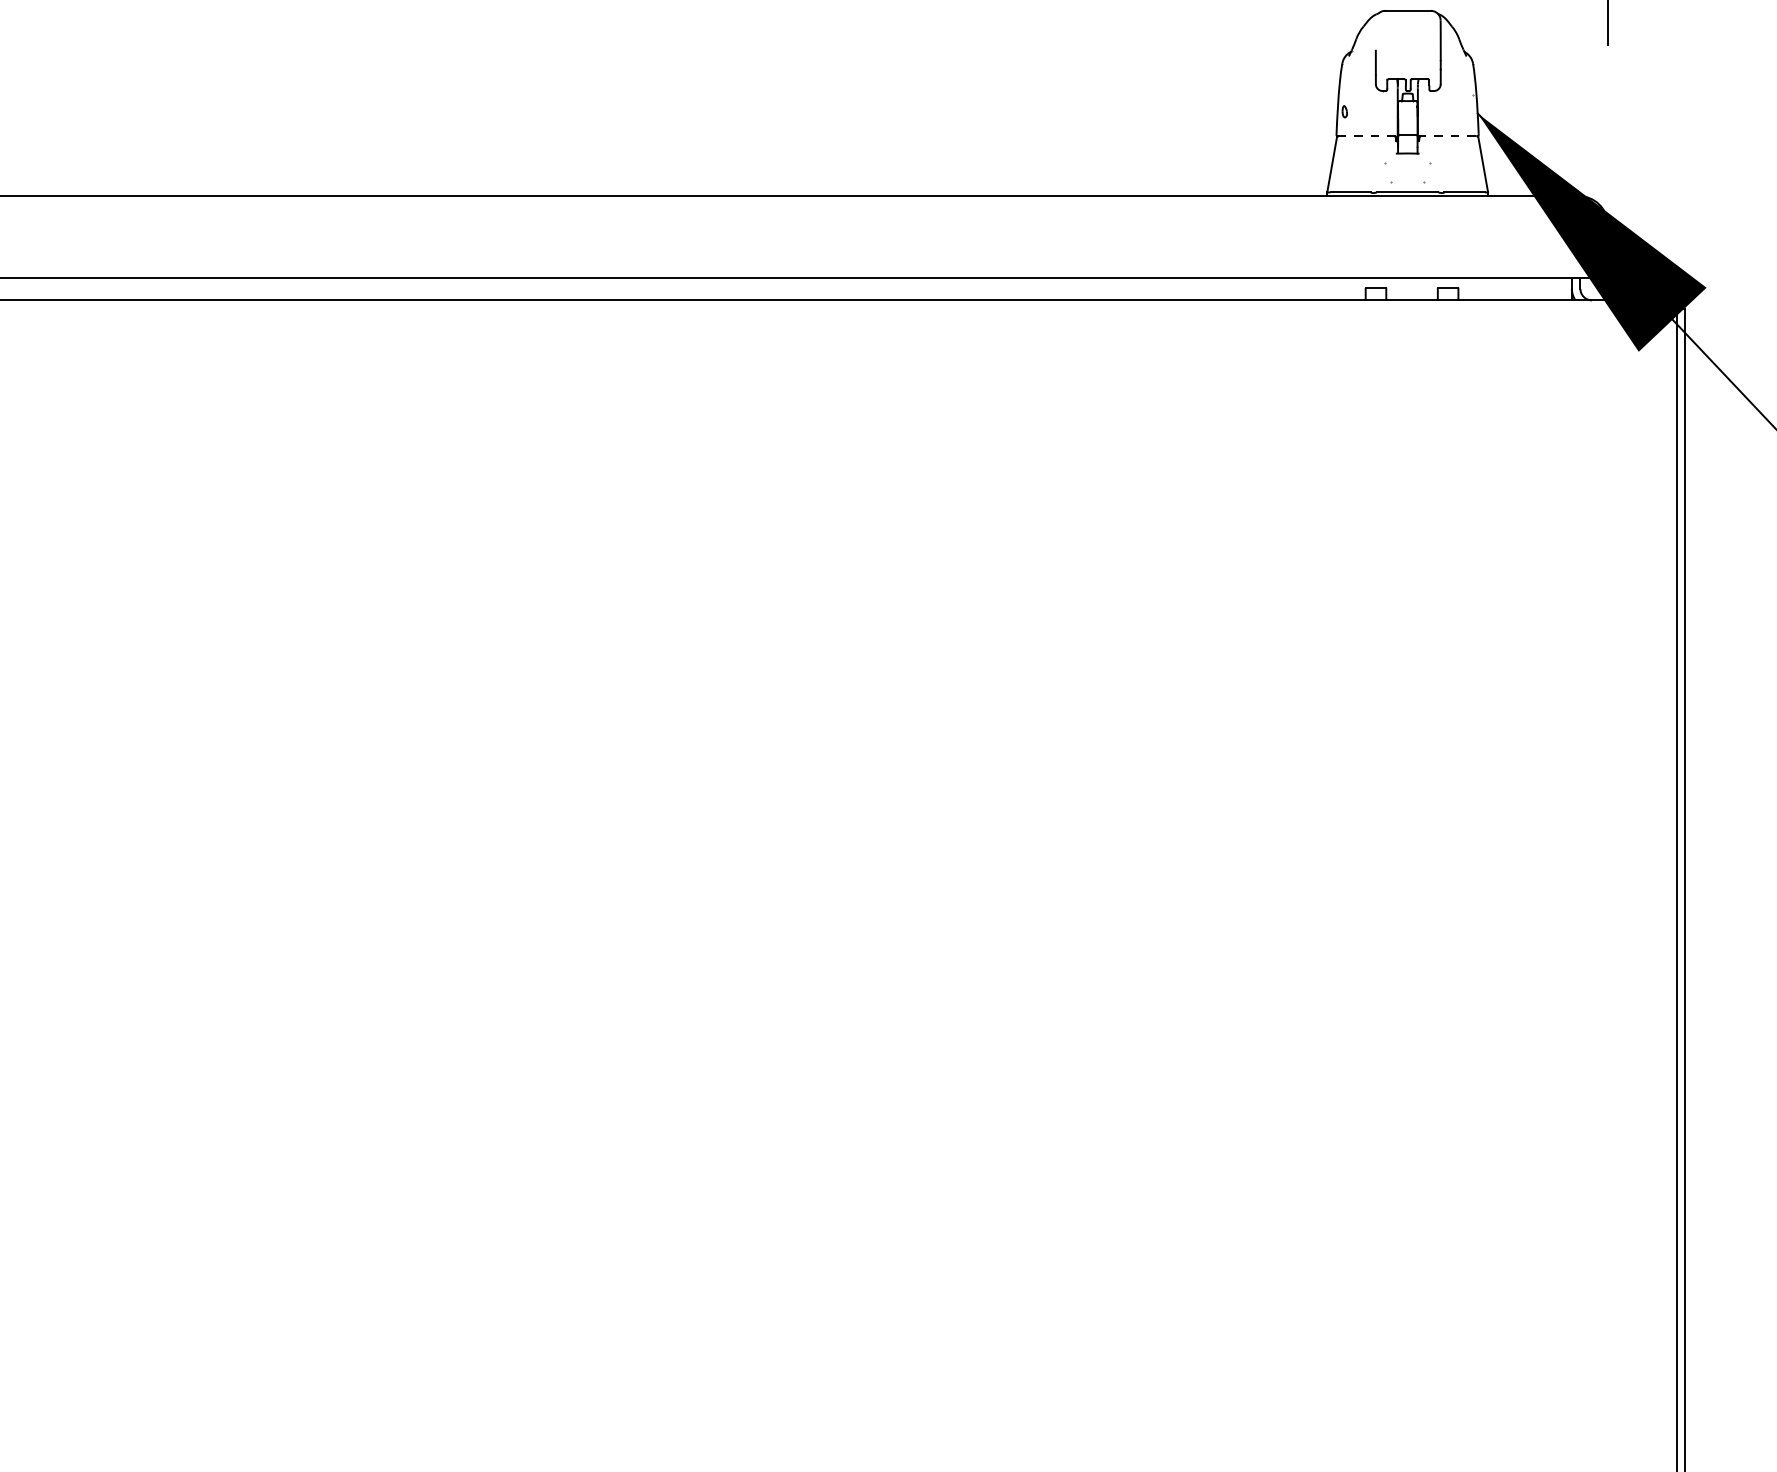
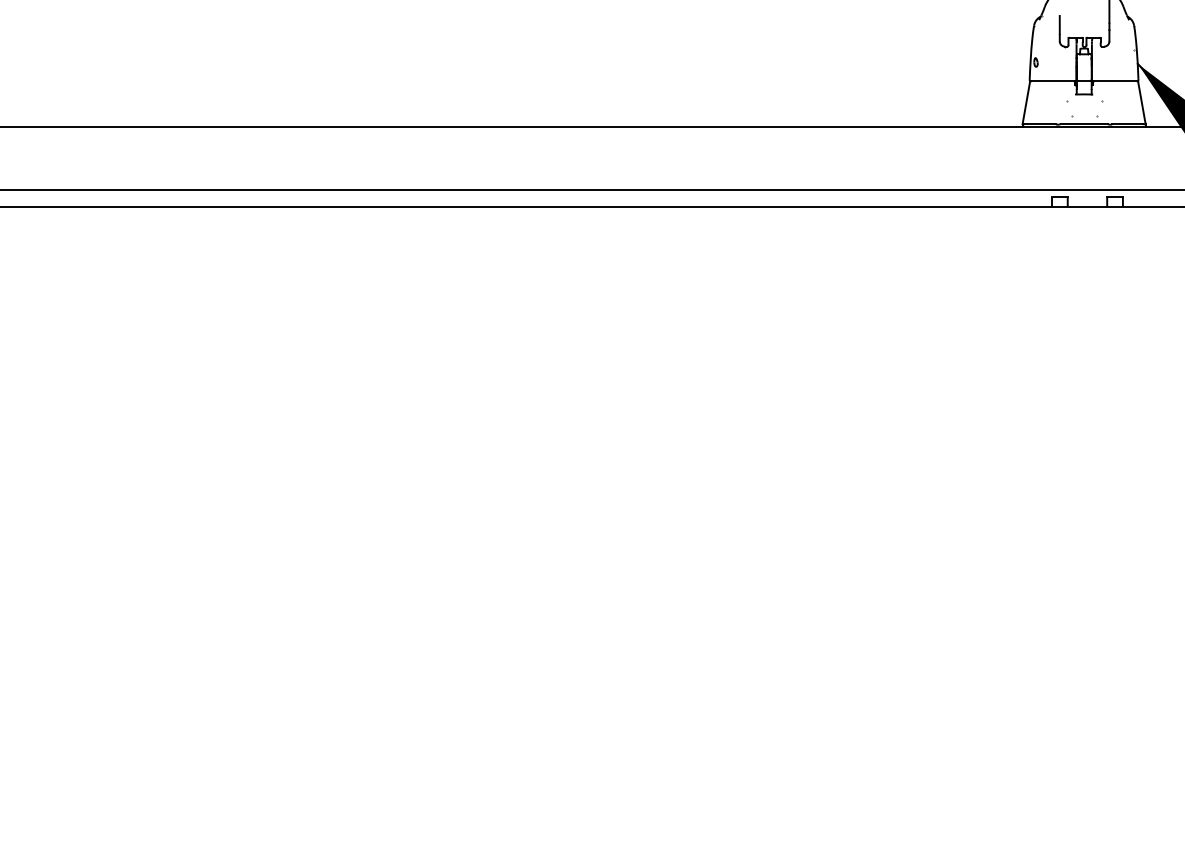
line: (1367, 136) -> (1053, 81), dashed -> solid
line: (1447, 136) -> (1114, 81), dashed -> solid

